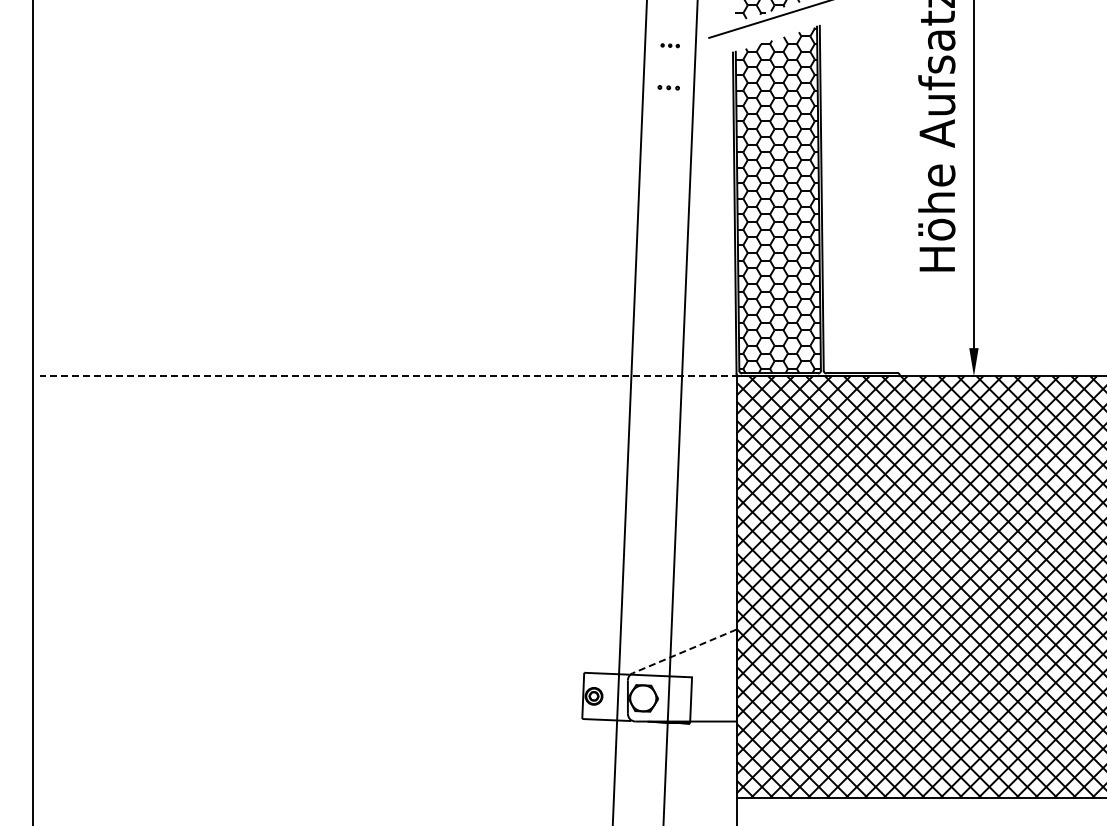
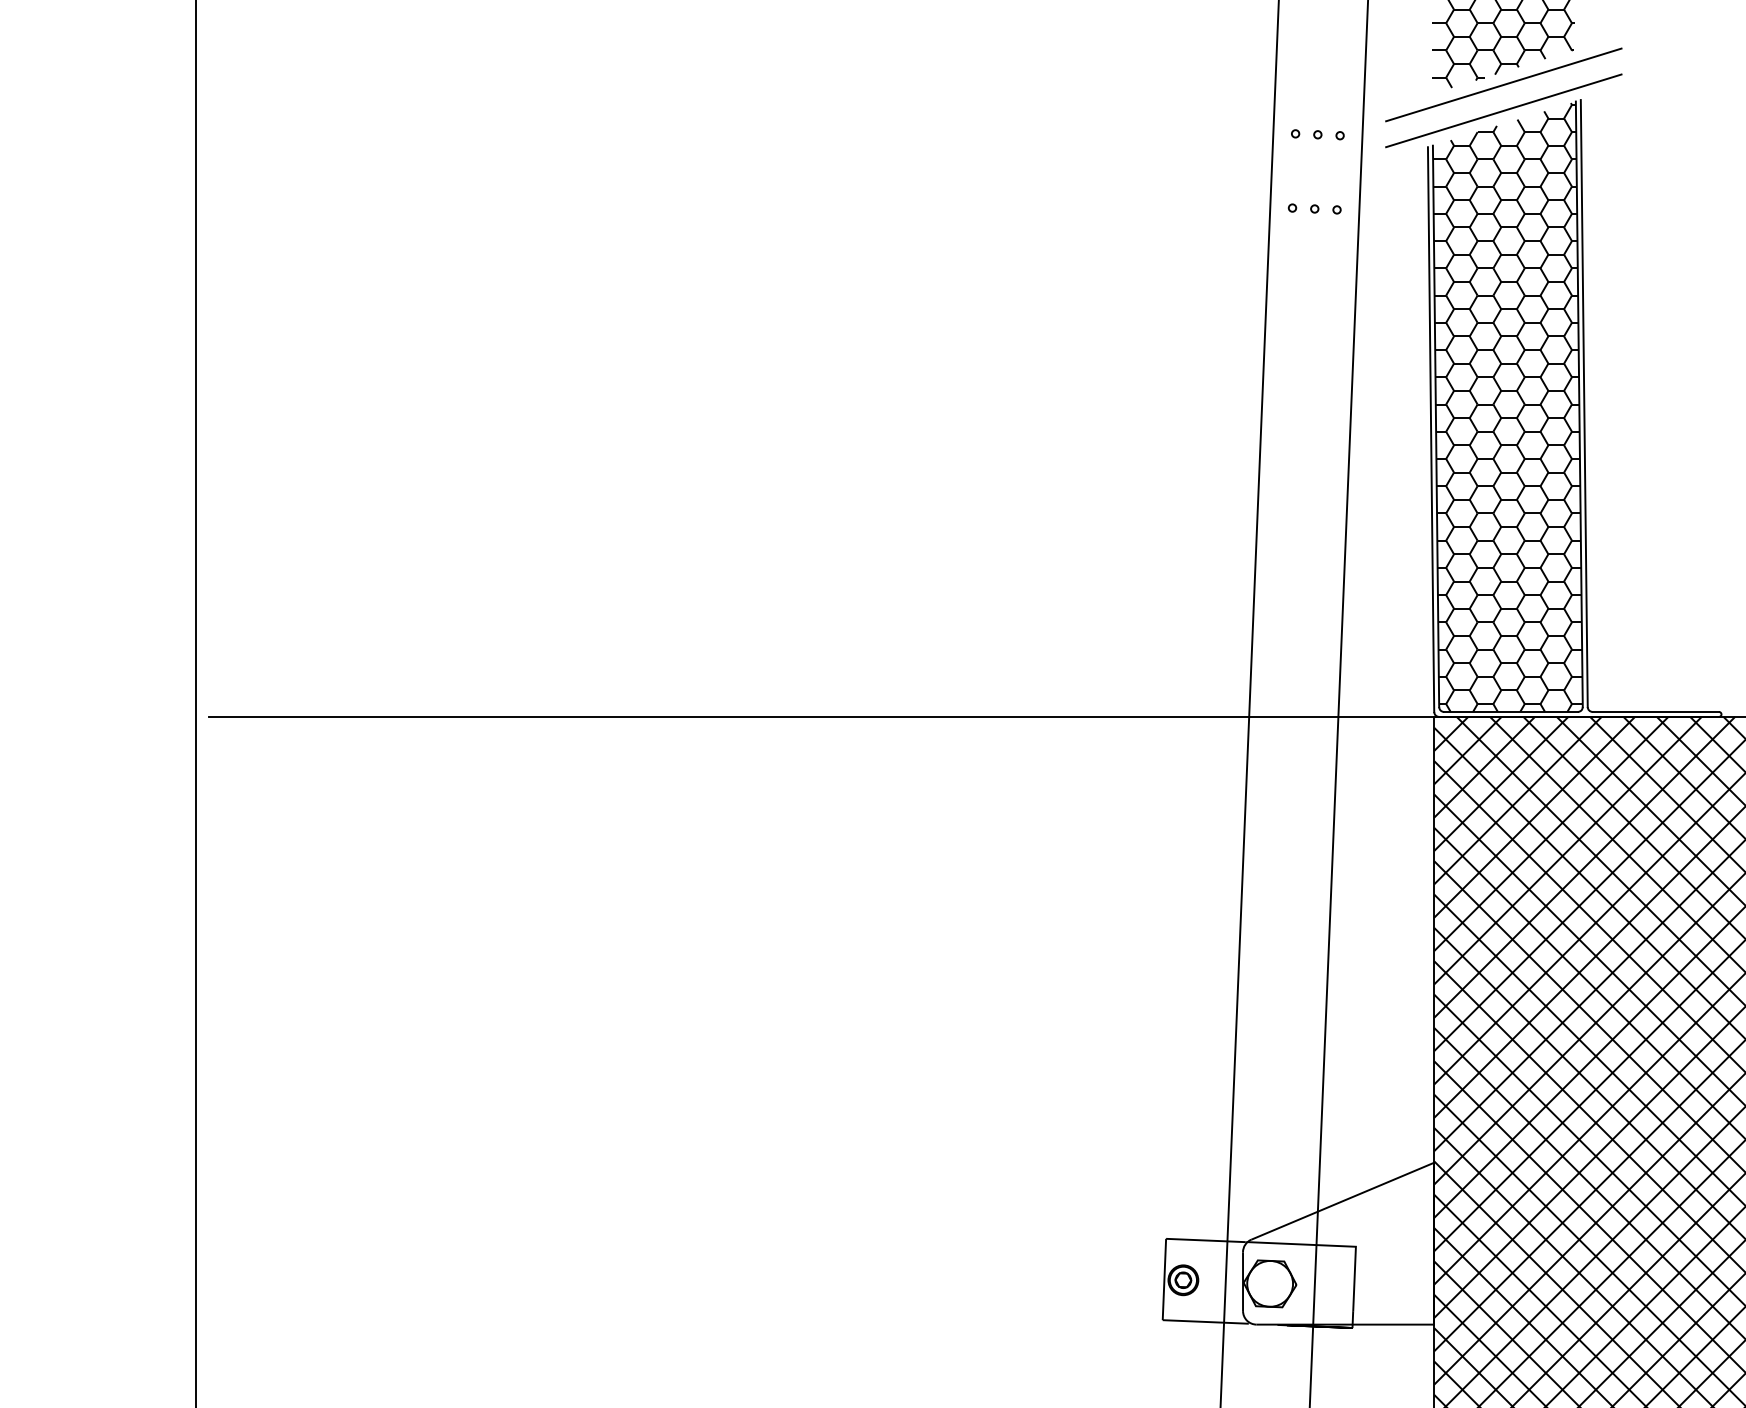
line: (775, 31) -> (1502, 110), added
part: (669, 45) -> (1316, 134), size x1.67
part: (668, 87) -> (1314, 208), size x1.43
line: (389, 376) -> (823, 717), dashed -> solid
line: (684, 651) -> (1342, 1201), dashed -> solid

